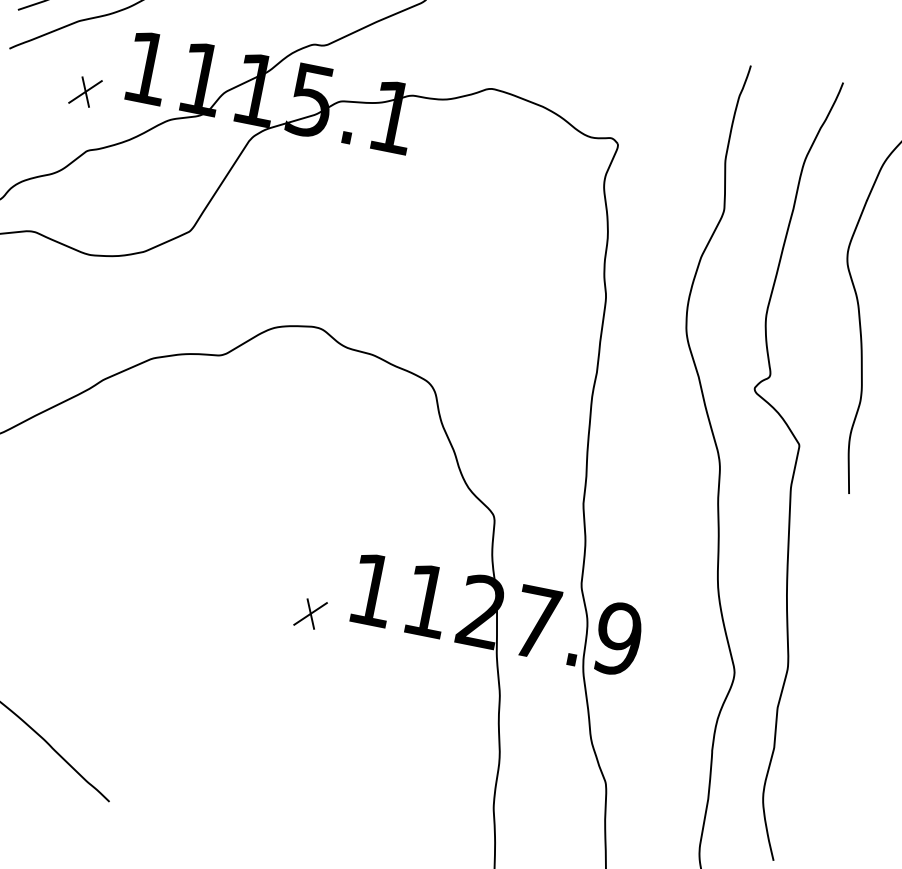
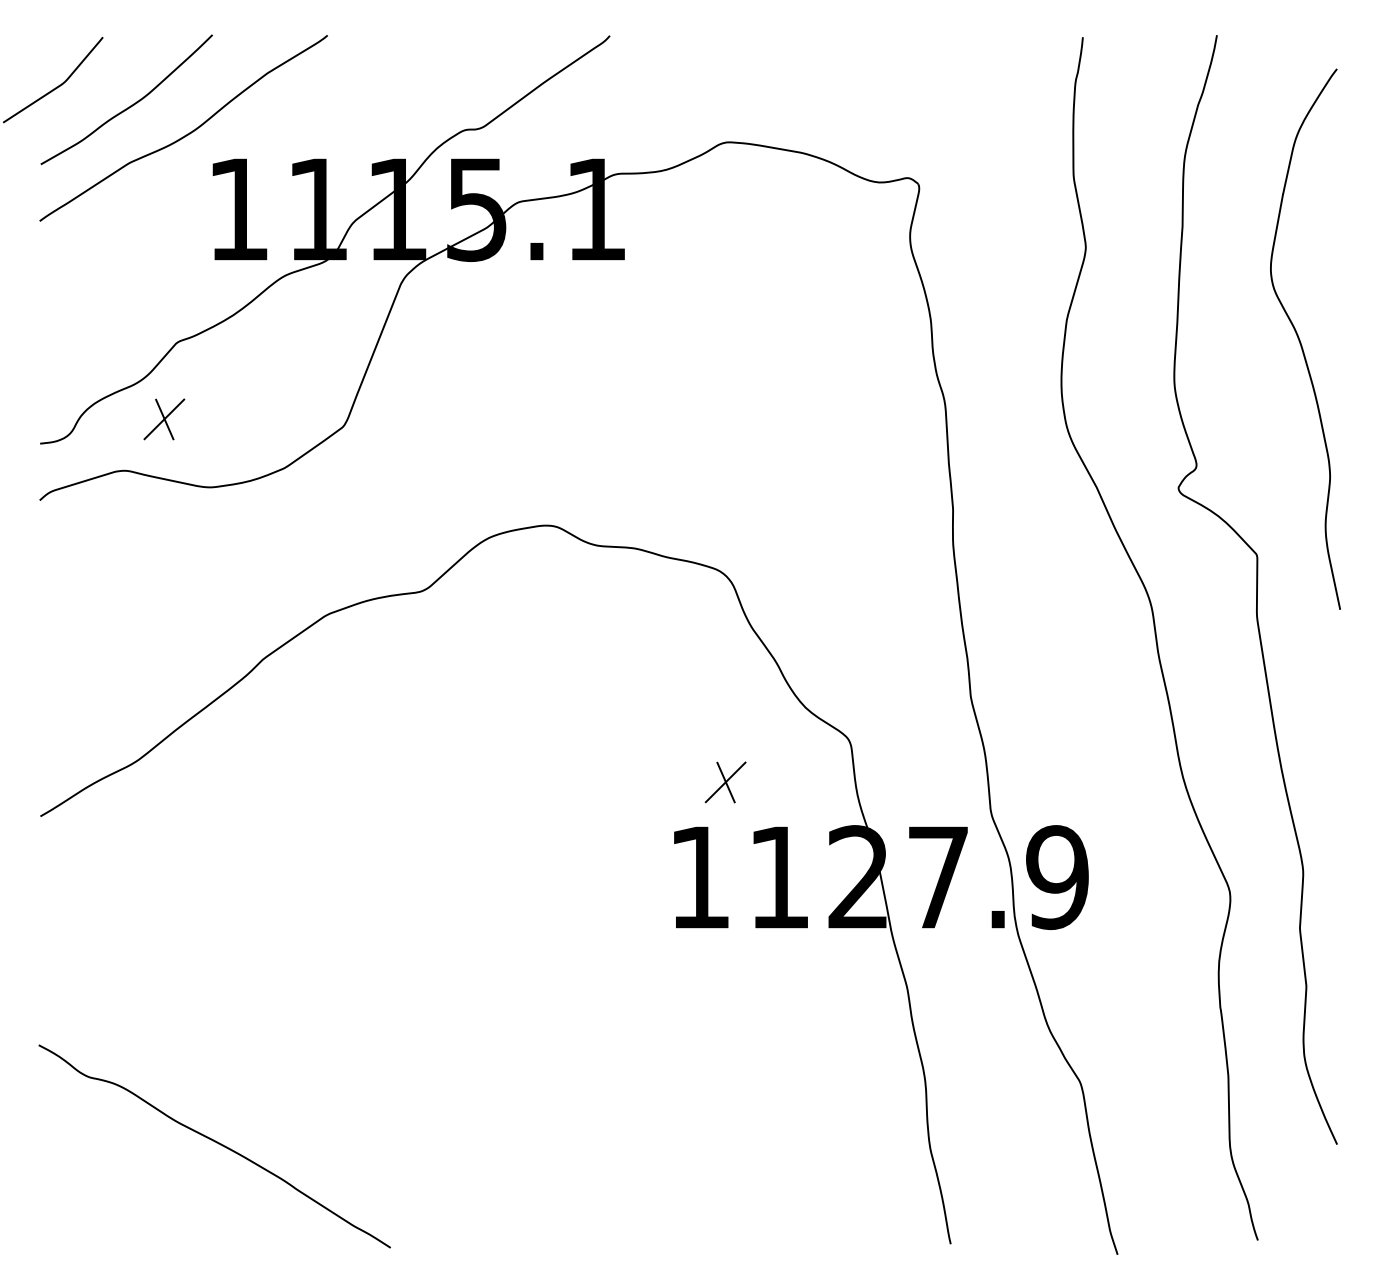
part: (85, 92) -> (164, 419), moved
part: (310, 613) -> (725, 782), moved

